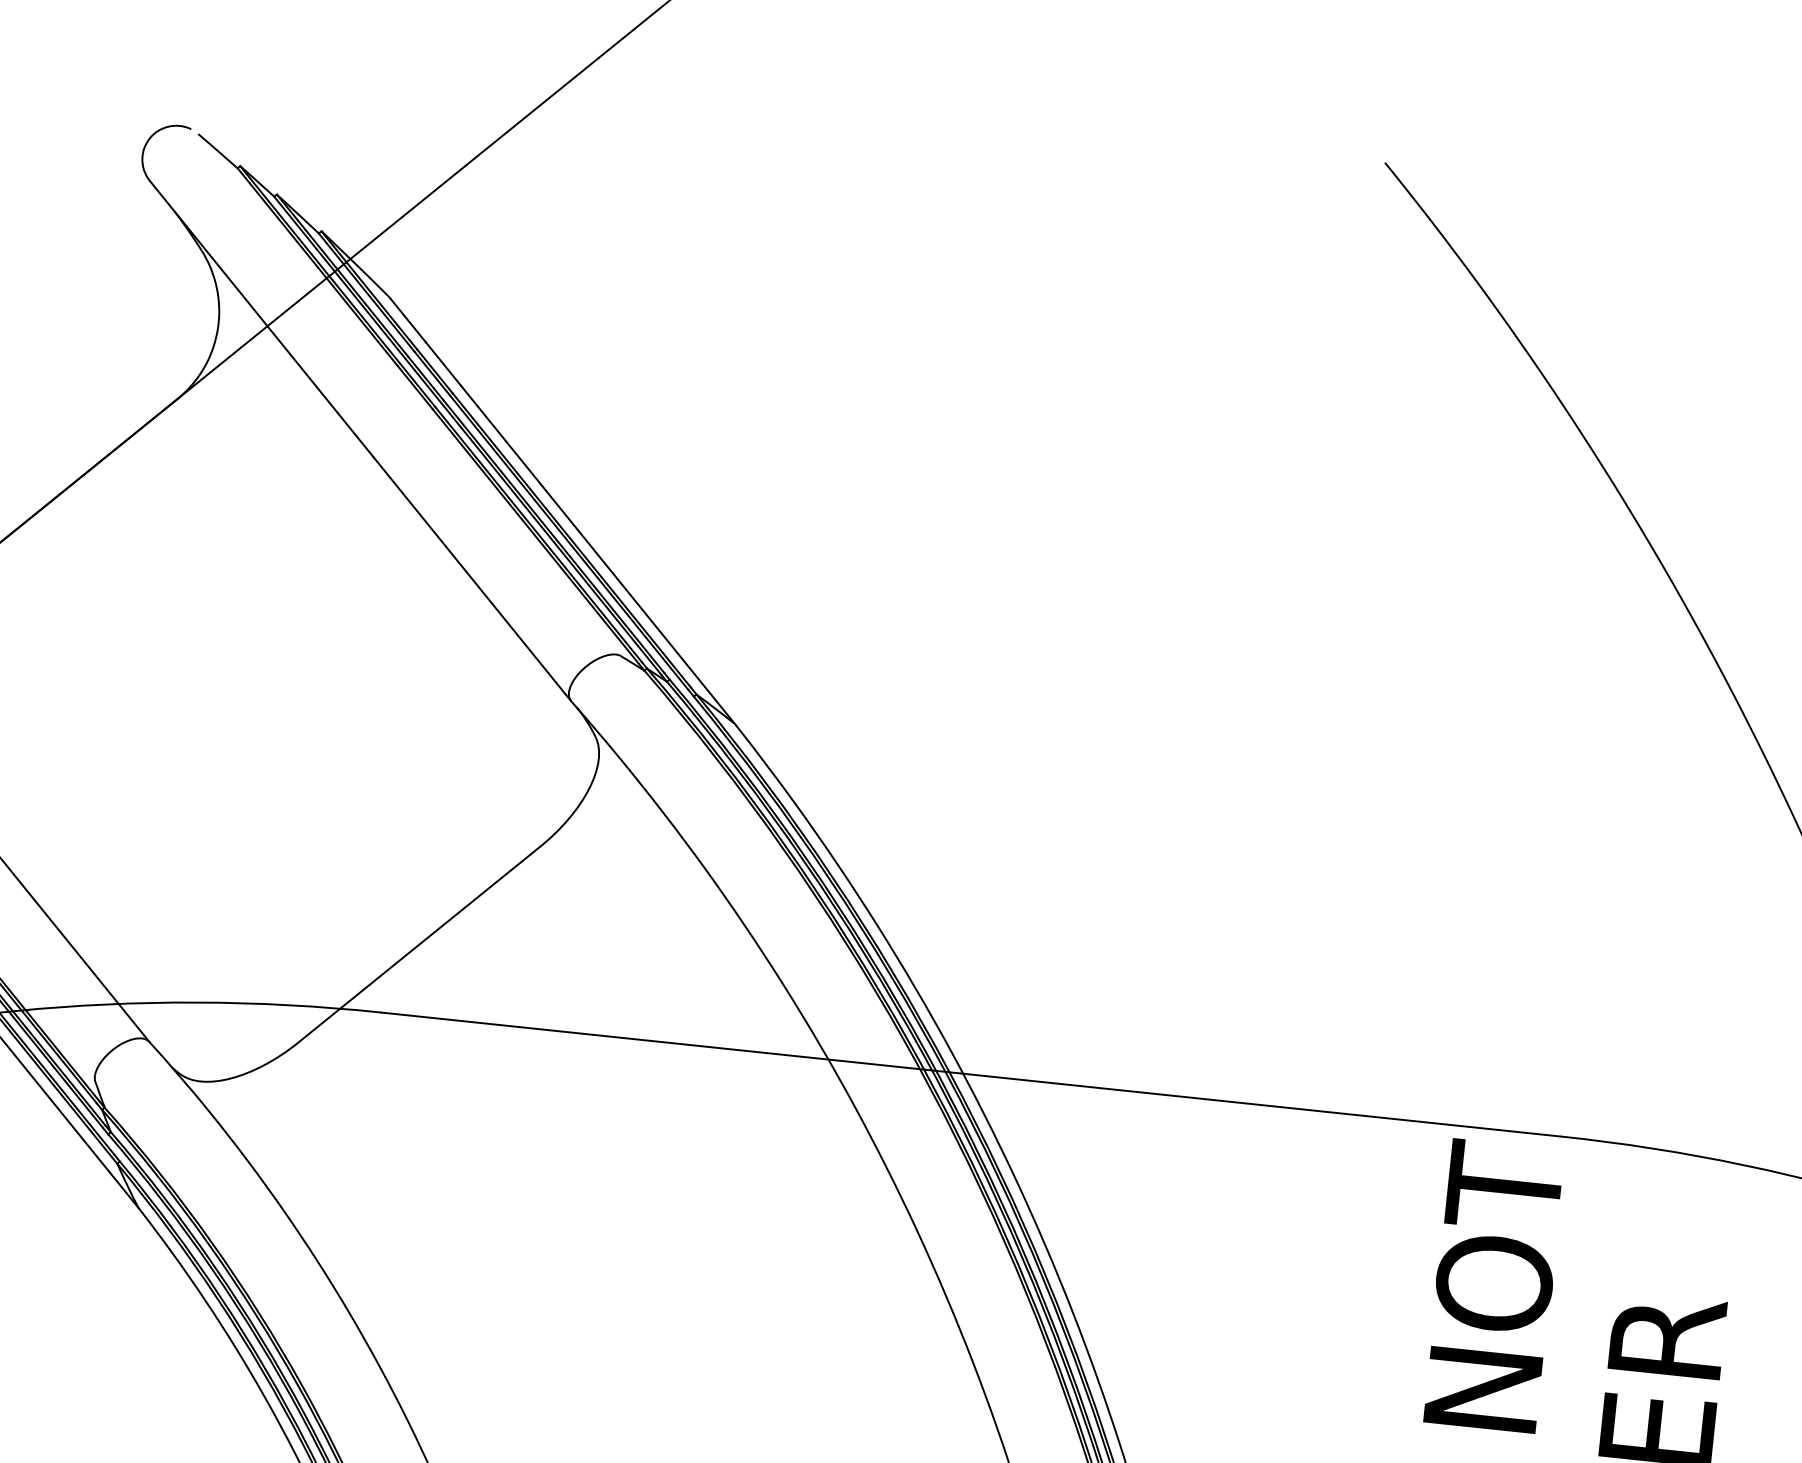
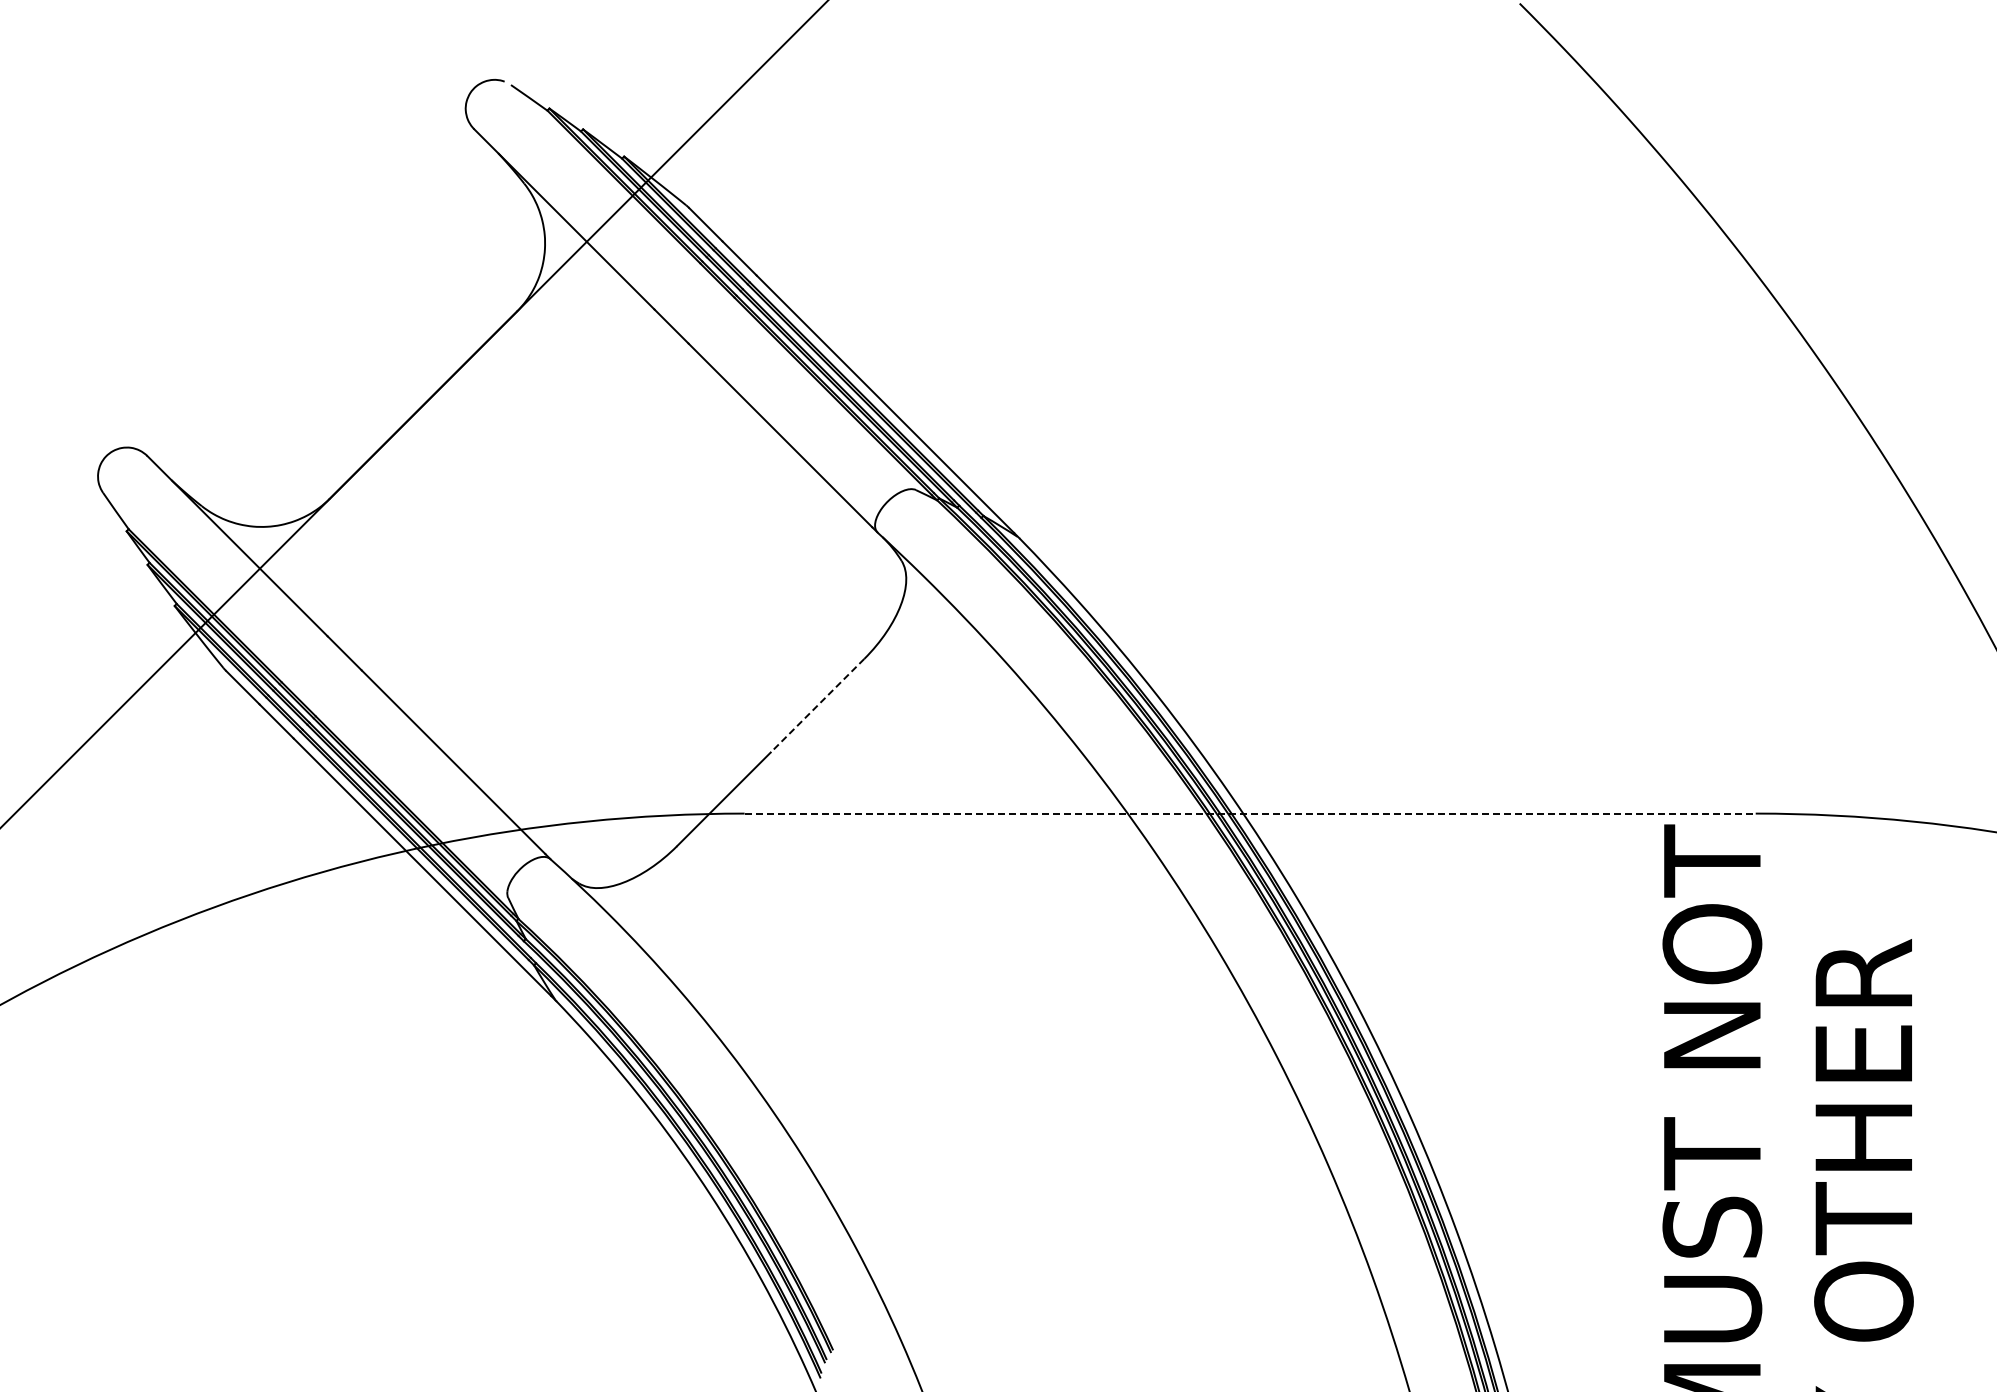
line: (479, 896) -> (817, 706), solid -> dashed
line: (971, 1074) -> (1250, 813), solid -> dashed

